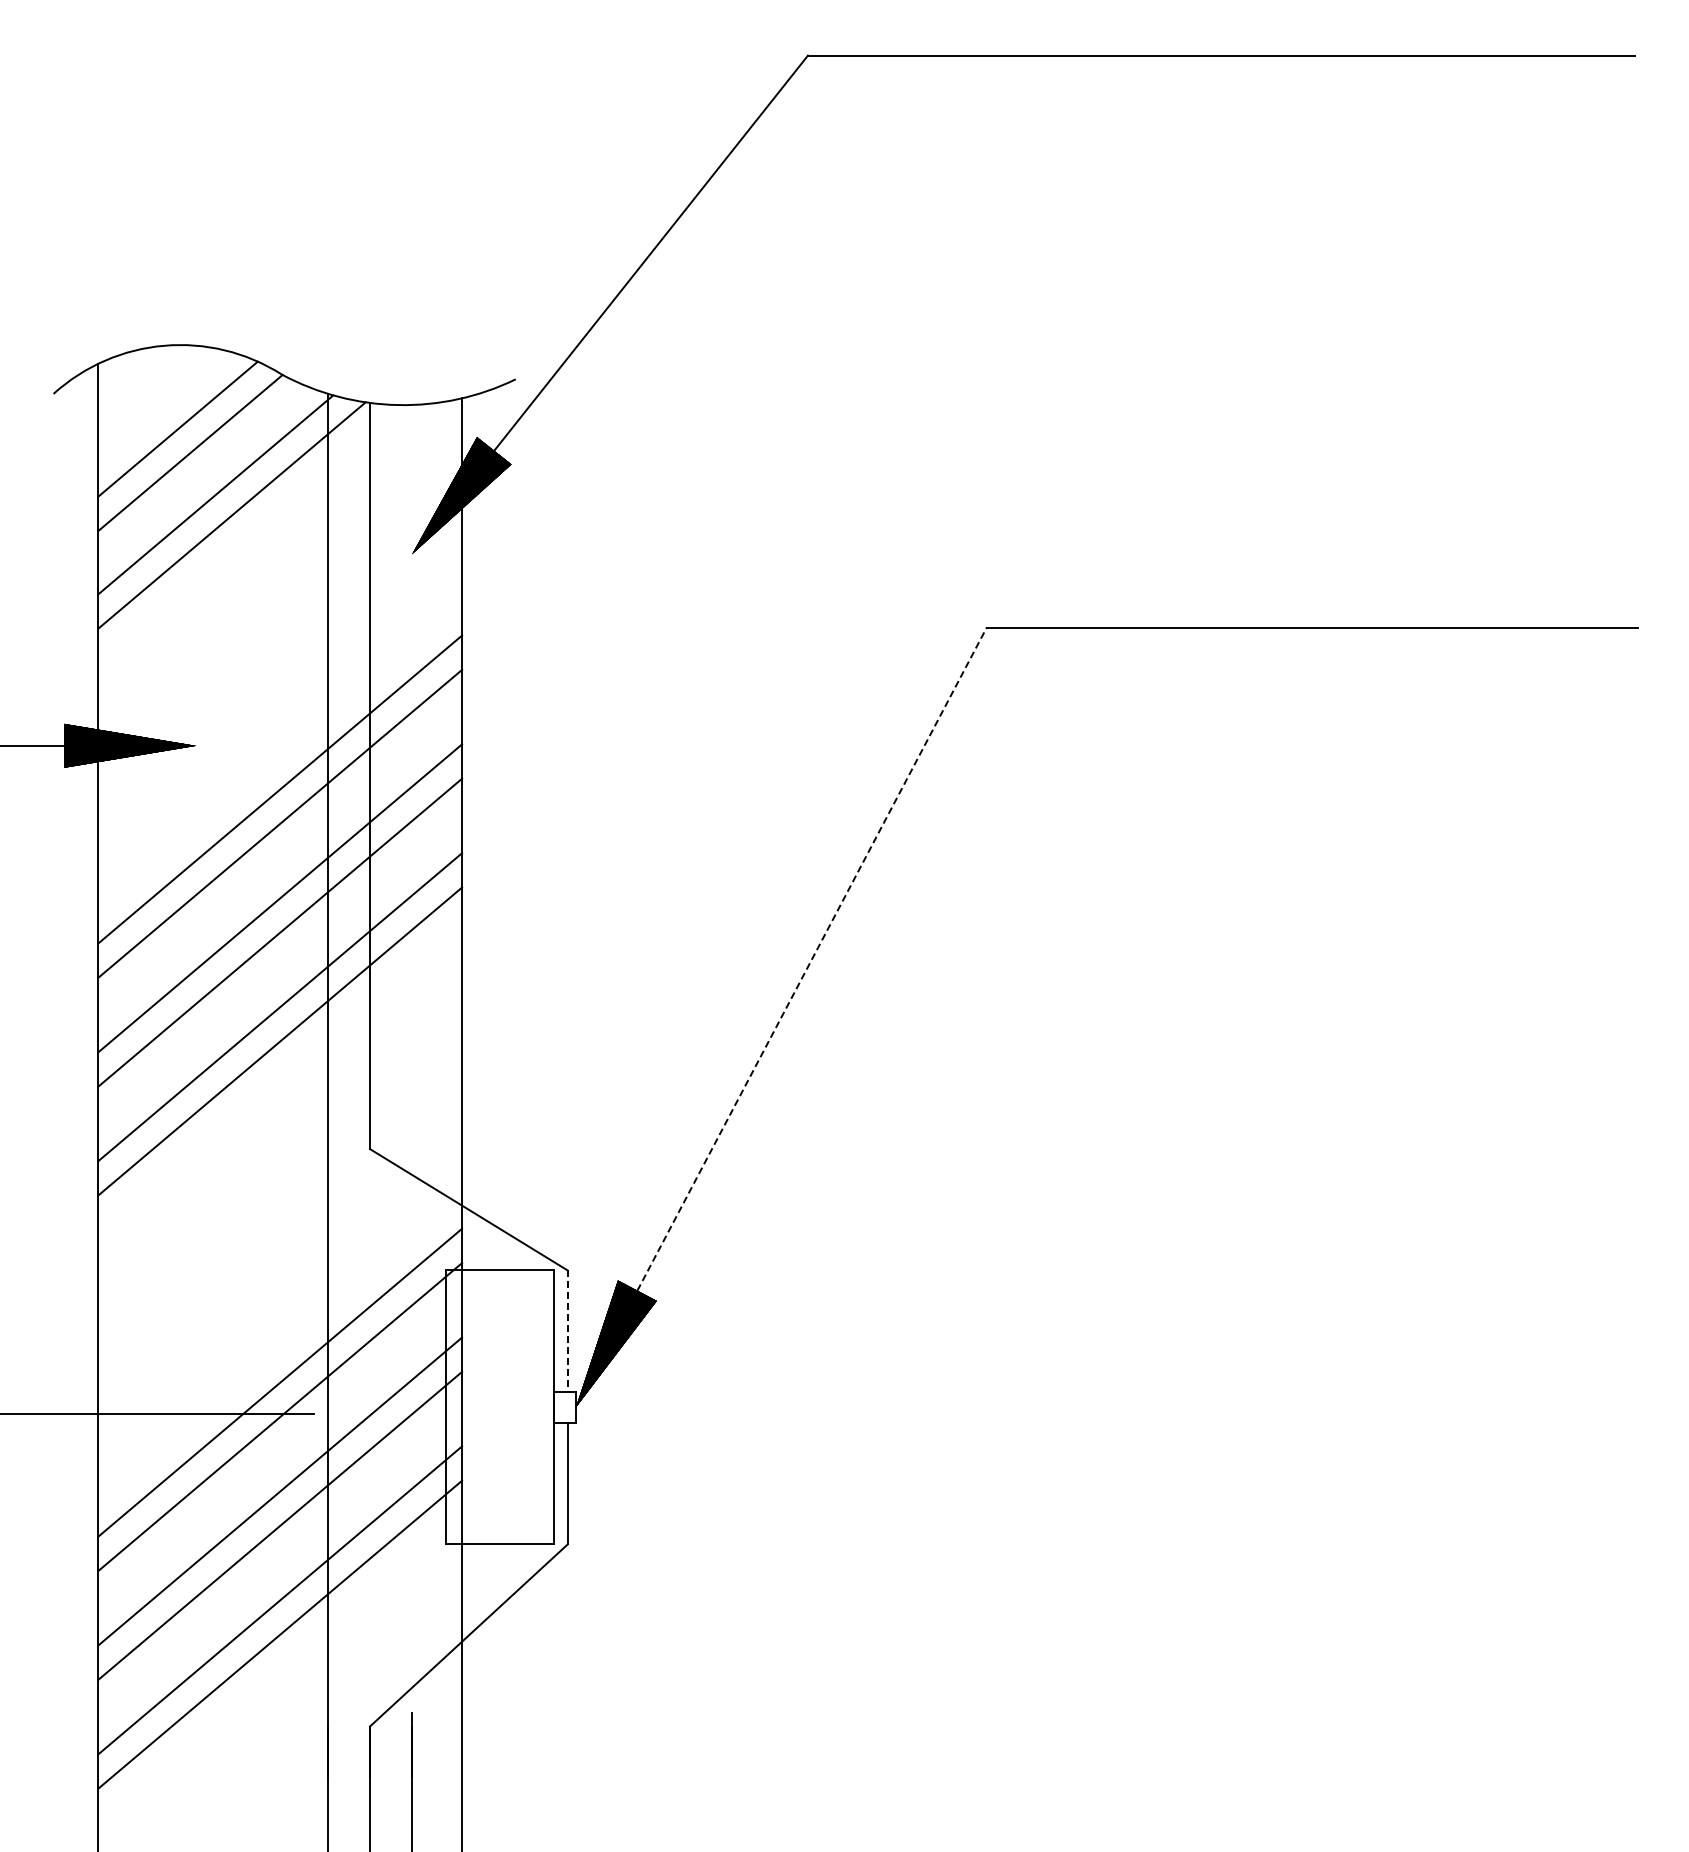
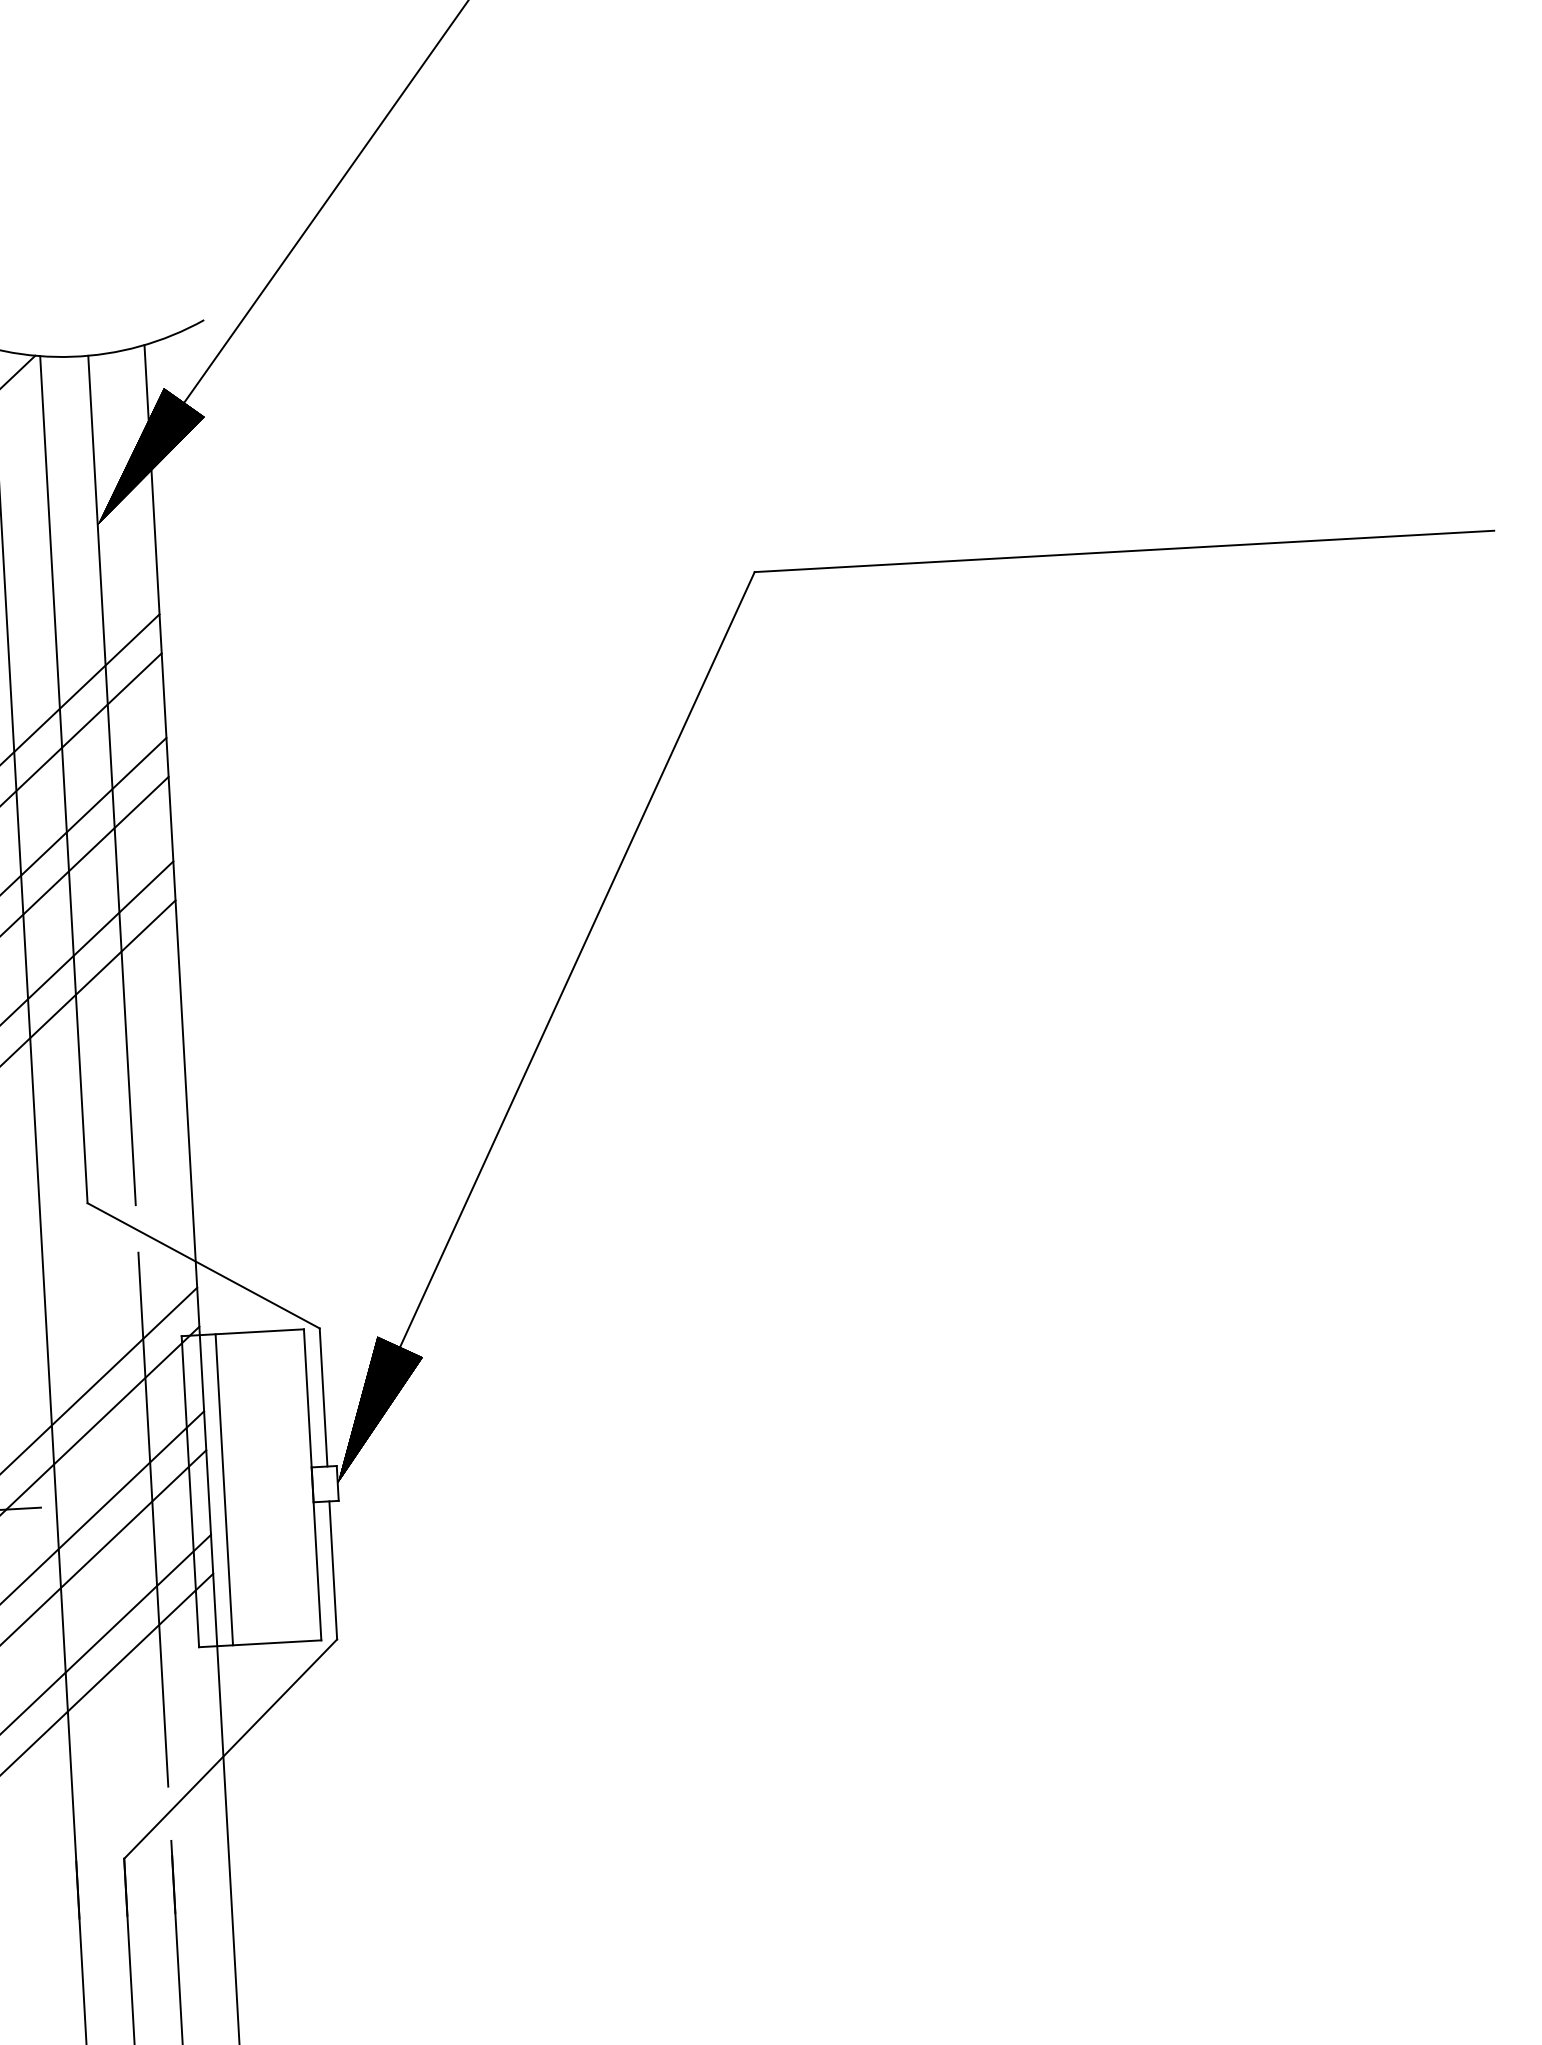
line: (412, 778) -> (112, 779), added
line: (812, 959) -> (577, 959), dashed -> solid
line: (567, 1331) -> (323, 1397), dashed -> solid
line: (475, 1407) -> (223, 1489), added
line: (412, 1430) -> (153, 1519), added

